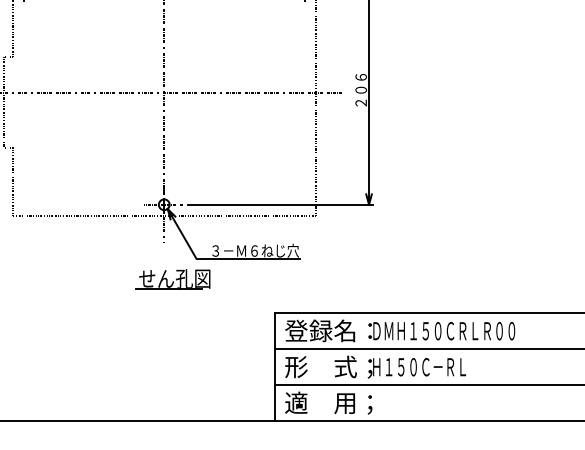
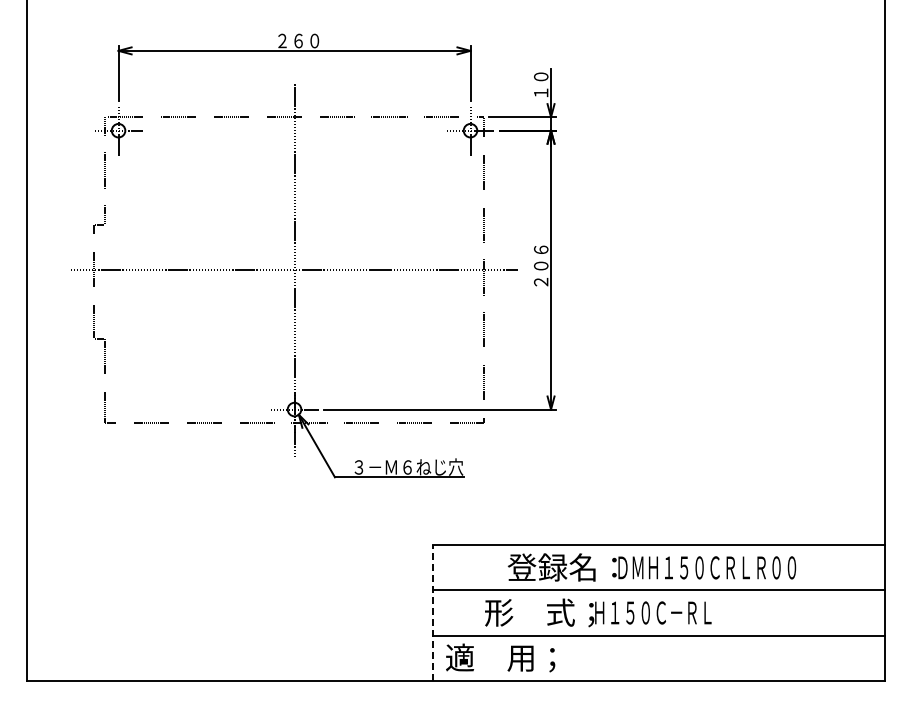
part: (173, 279) -> (305, 502), removed
text: (399, 330) -> (651, 567), moved
text: (375, 366) -> (598, 612), moved
line: (275, 367) -> (433, 613), solid -> dashed

